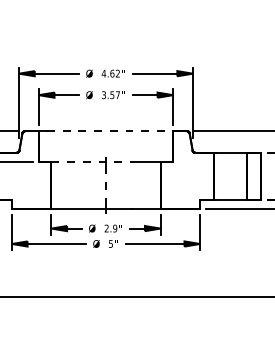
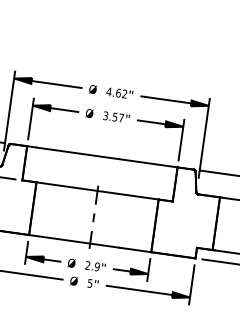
line: (110, 131) -> (107, 157), dashed -> solid
line: (92, 161) -> (82, 188), dashed -> solid

